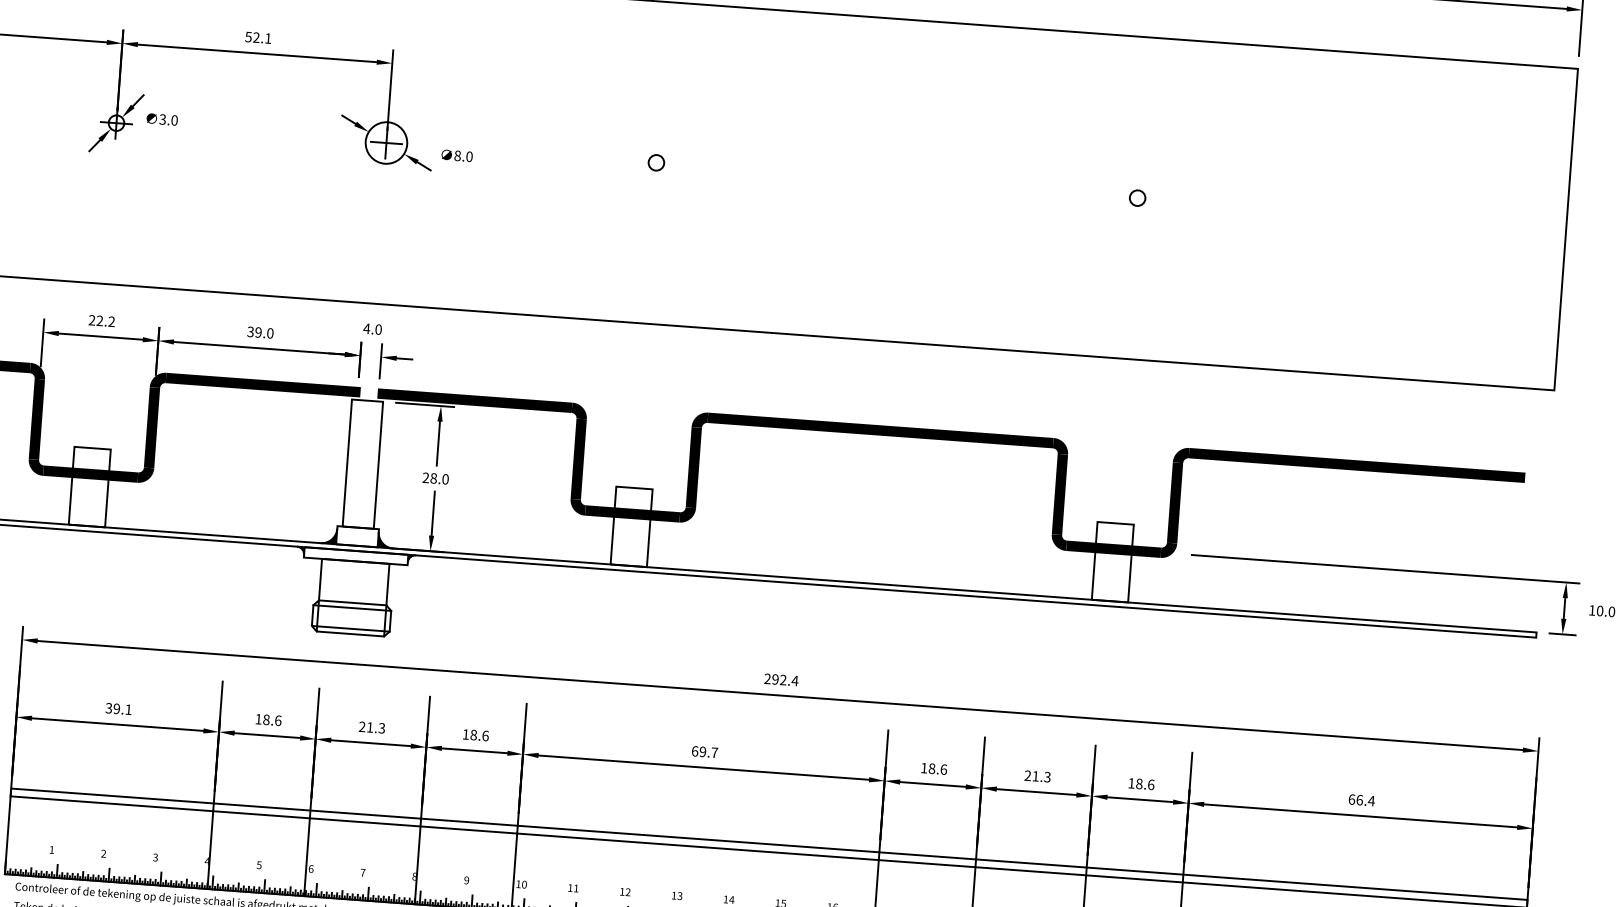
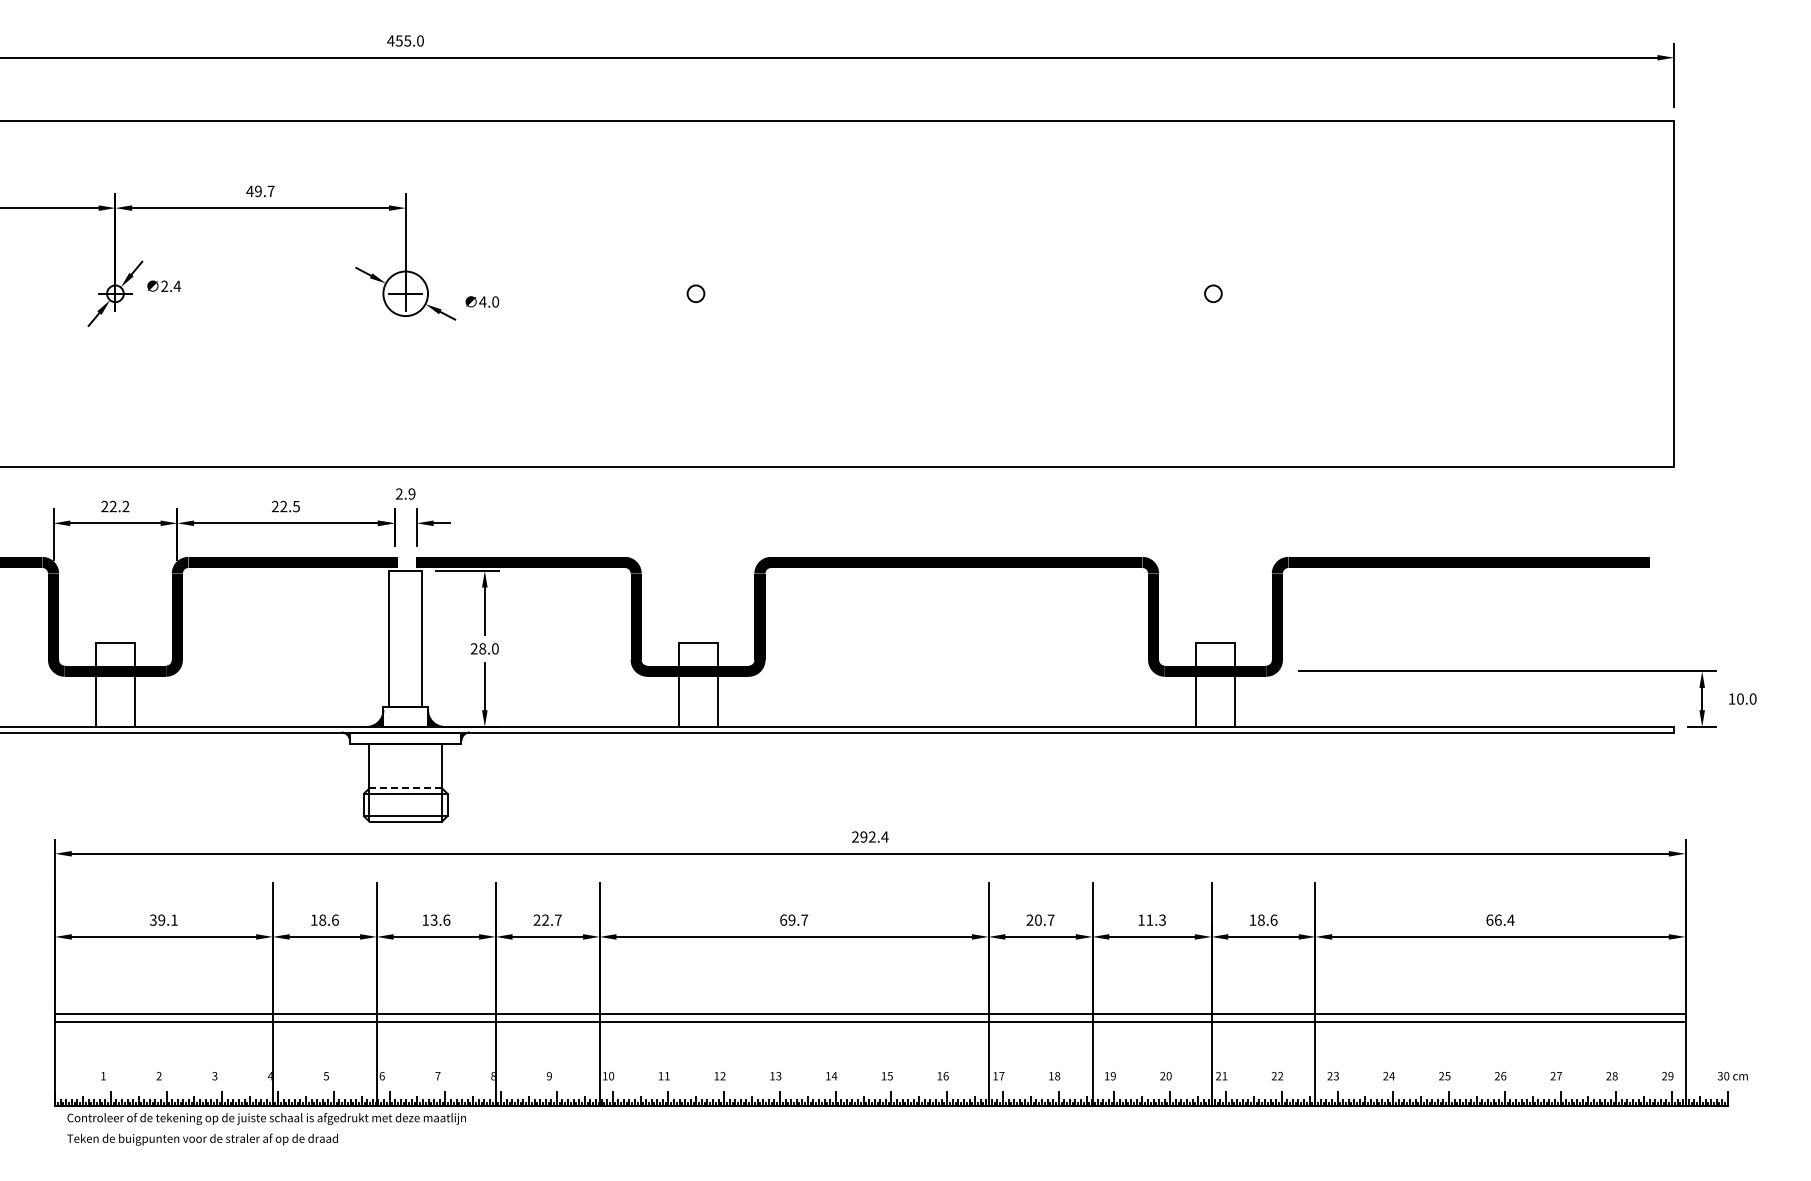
text: (258, 37) -> (260, 191), 52.1 -> 49.7
text: (169, 120) -> (171, 286), 3.0 -> 2.4
text: (457, 155) -> (482, 301), 8.0 -> 4.0
text: (372, 328) -> (405, 493), 4.0 -> 2.9
text: (260, 332) -> (285, 506), 39.0 -> 22.5
line: (353, 603) -> (406, 788), solid -> dashed
text: (372, 727) -> (436, 919), 21.3 -> 13.6
text: (475, 734) -> (547, 919), 18.6 -> 22.7
text: (934, 768) -> (1040, 919), 18.6 -> 20.7
text: (1028, 775) -> (1141, 919), 21.3 -> 11.3

